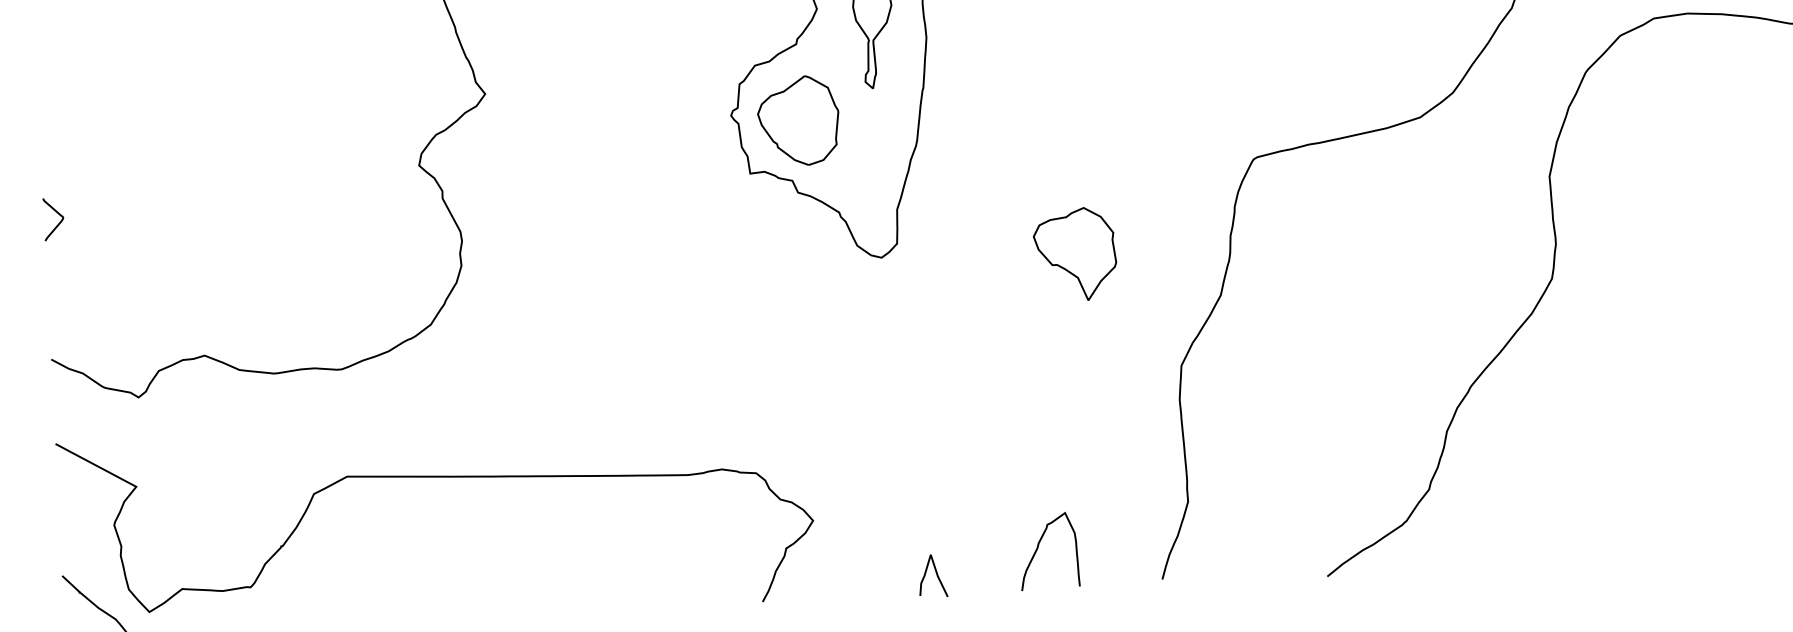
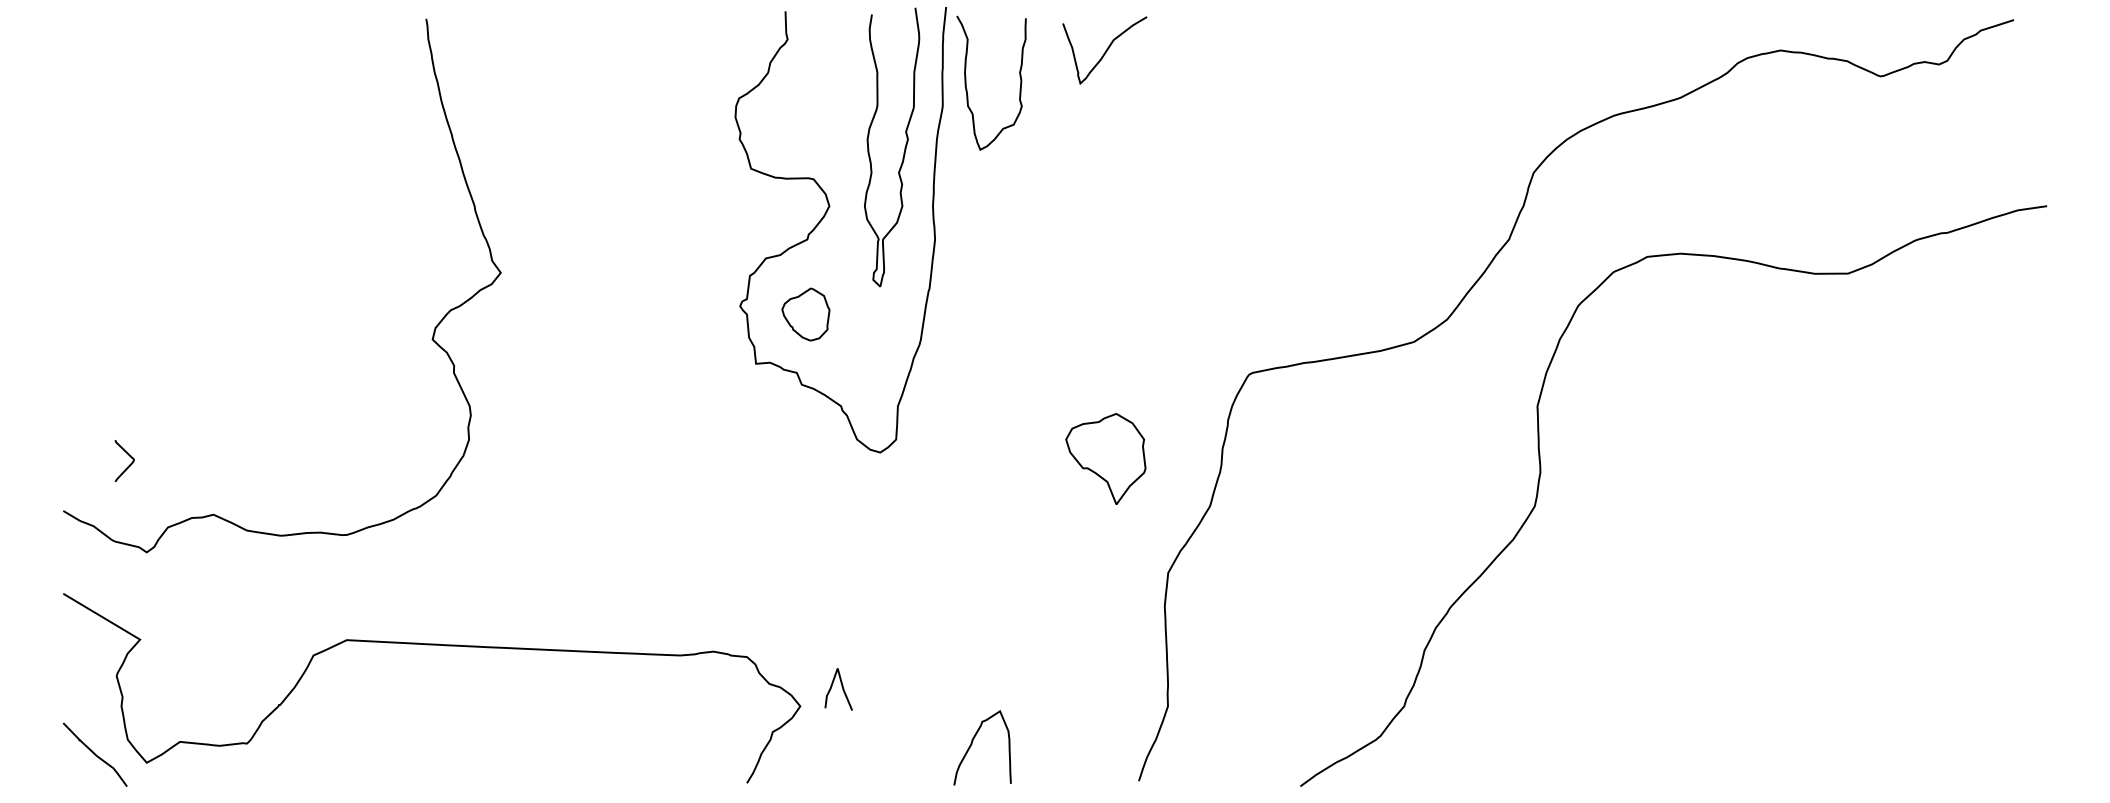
part: (798, 120) -> (805, 314), size x0.6
curve: (57, 213) -> (128, 455), moved
part: (1074, 254) -> (1105, 458), moved
curve: (1038, 548) -> (972, 744), moved
curve: (936, 575) -> (842, 689), moved

